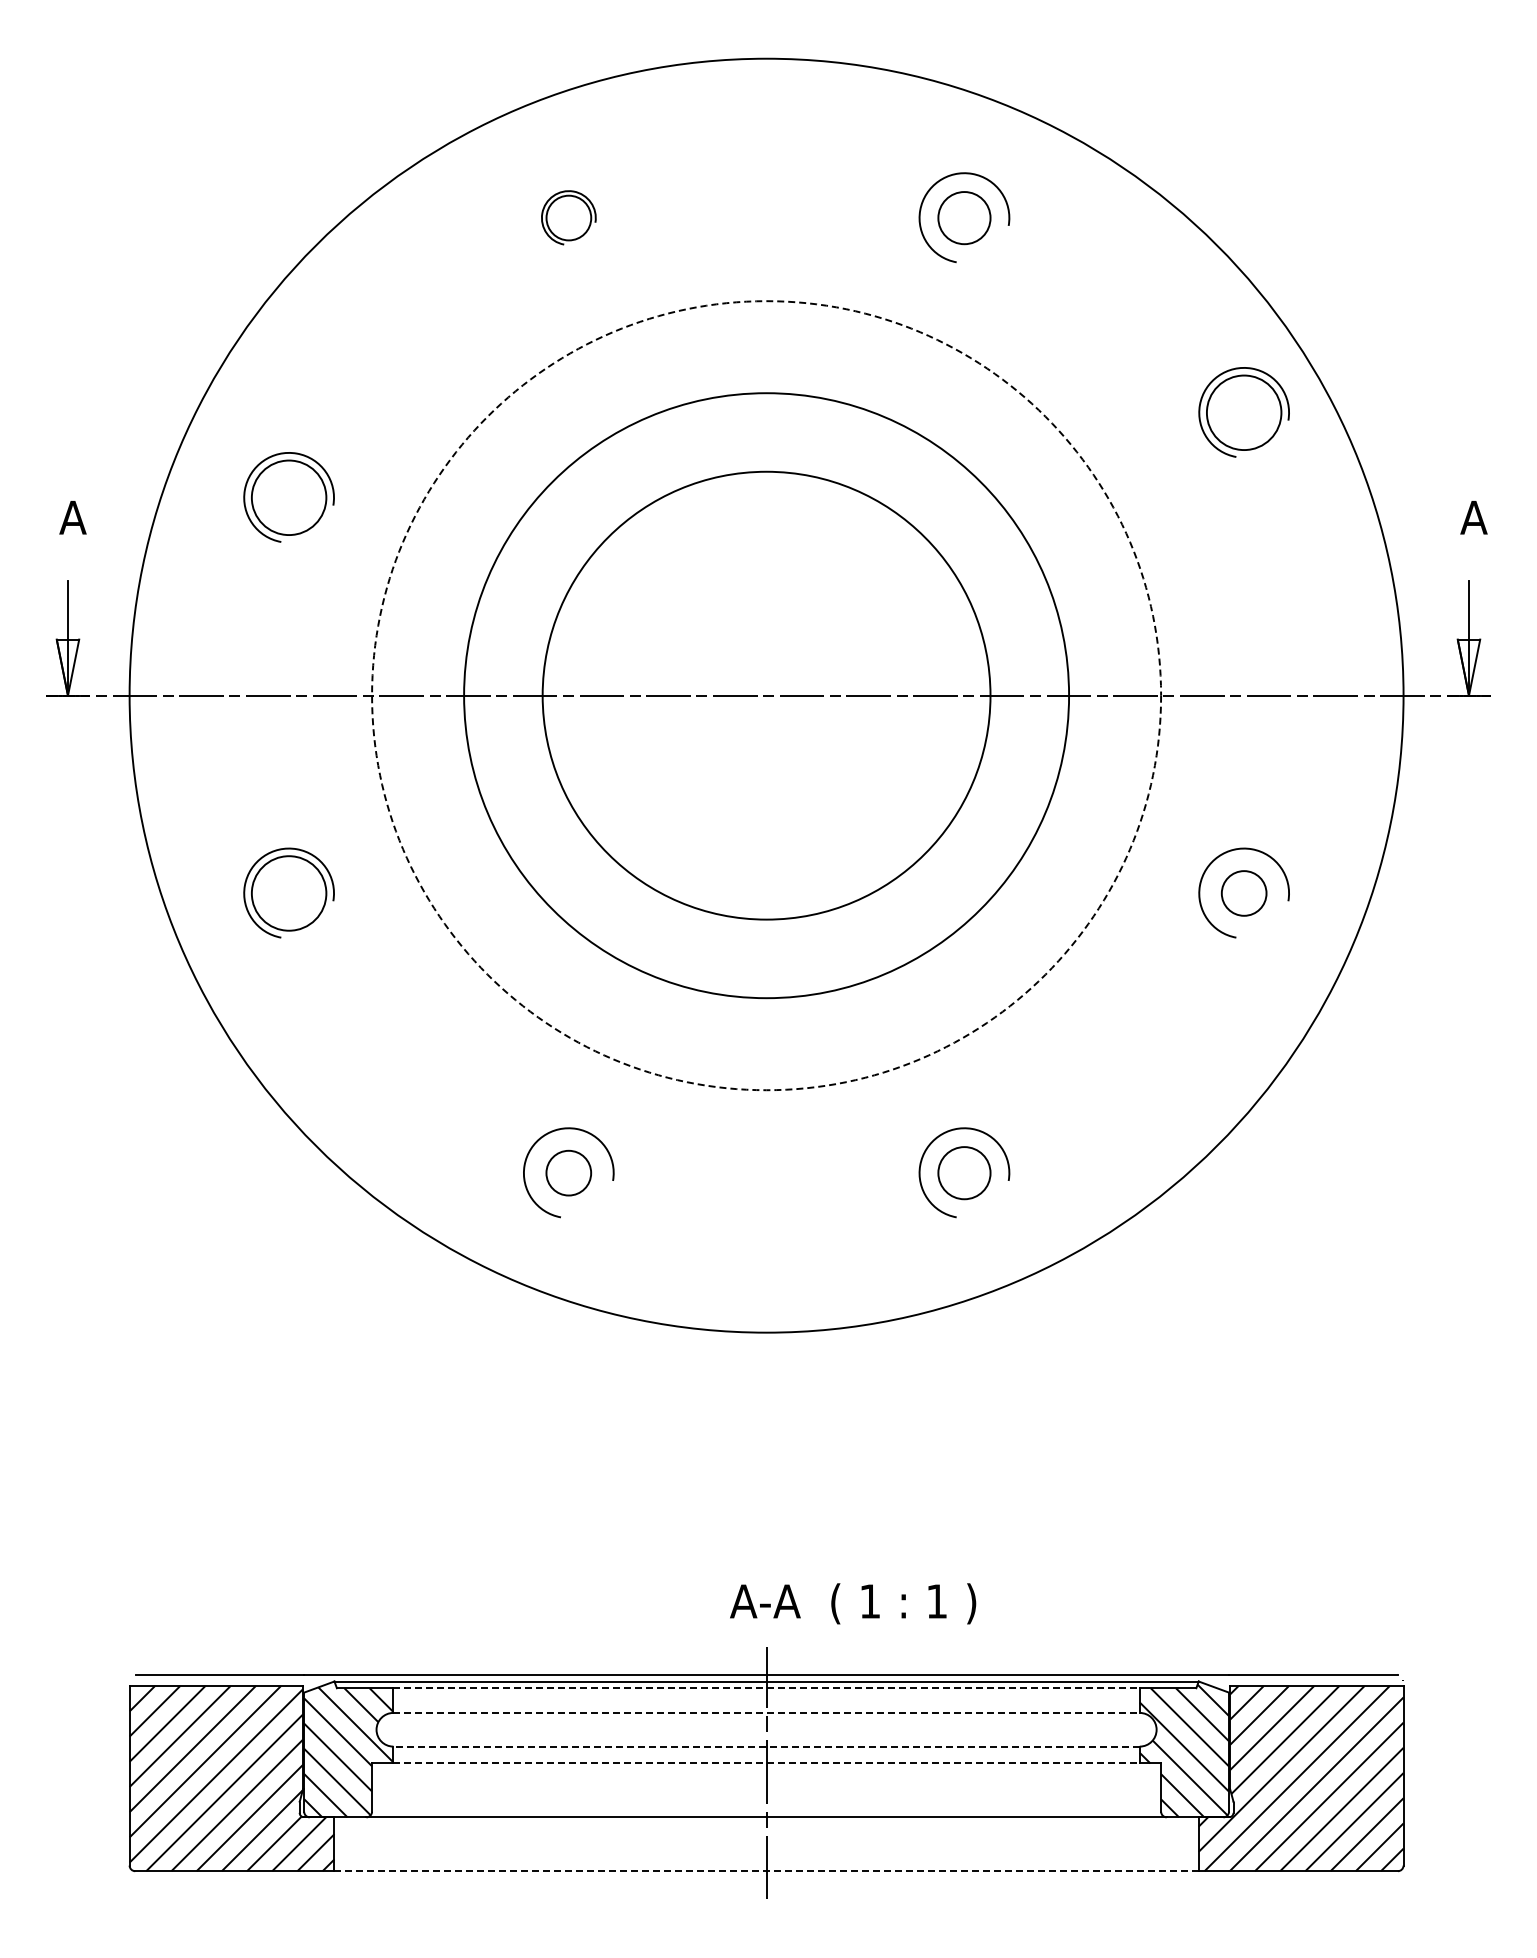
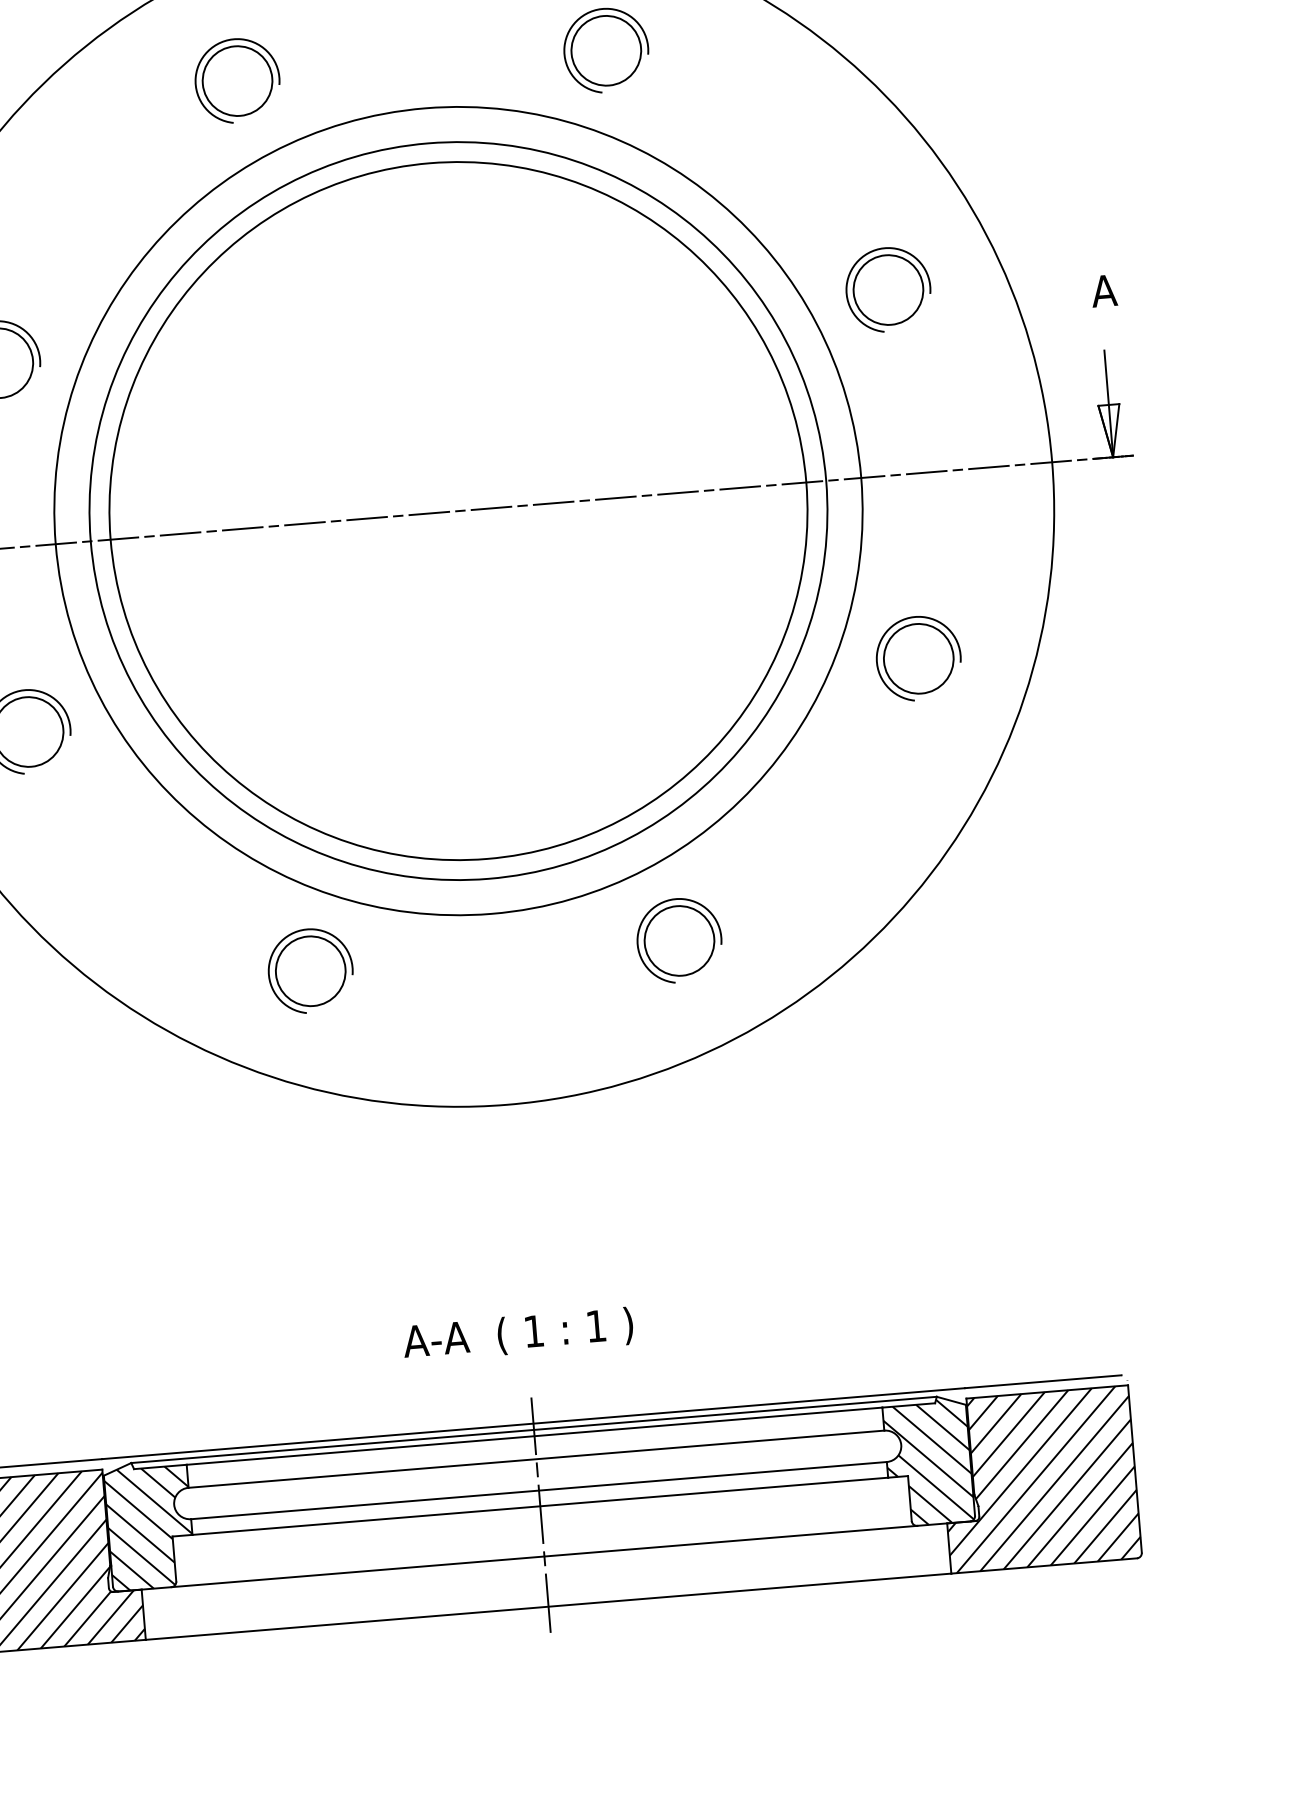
part: (568, 217) -> (237, 80), size x1.67
circle: (964, 217) -> (606, 50), size x1.43
part: (1243, 412) -> (887, 289), moved
circle: (766, 695) -> (458, 510), dashed -> solid
circle: (766, 695) -> (458, 510), size x1.43
circle: (766, 695) -> (458, 510), size x1.67
circle: (1243, 893) -> (918, 658), size x1.67
circle: (568, 1172) -> (310, 970), size x1.67
circle: (964, 1172) -> (679, 940), size x1.43
text: (853, 1603) -> (518, 1334), moved
line: (767, 1688) -> (535, 1436), dashed -> solid
line: (767, 1712) -> (537, 1458), dashed -> solid
line: (766, 1746) -> (538, 1490), dashed -> solid
line: (767, 1763) -> (541, 1506), dashed -> solid
line: (766, 1871) -> (548, 1607), dashed -> solid

